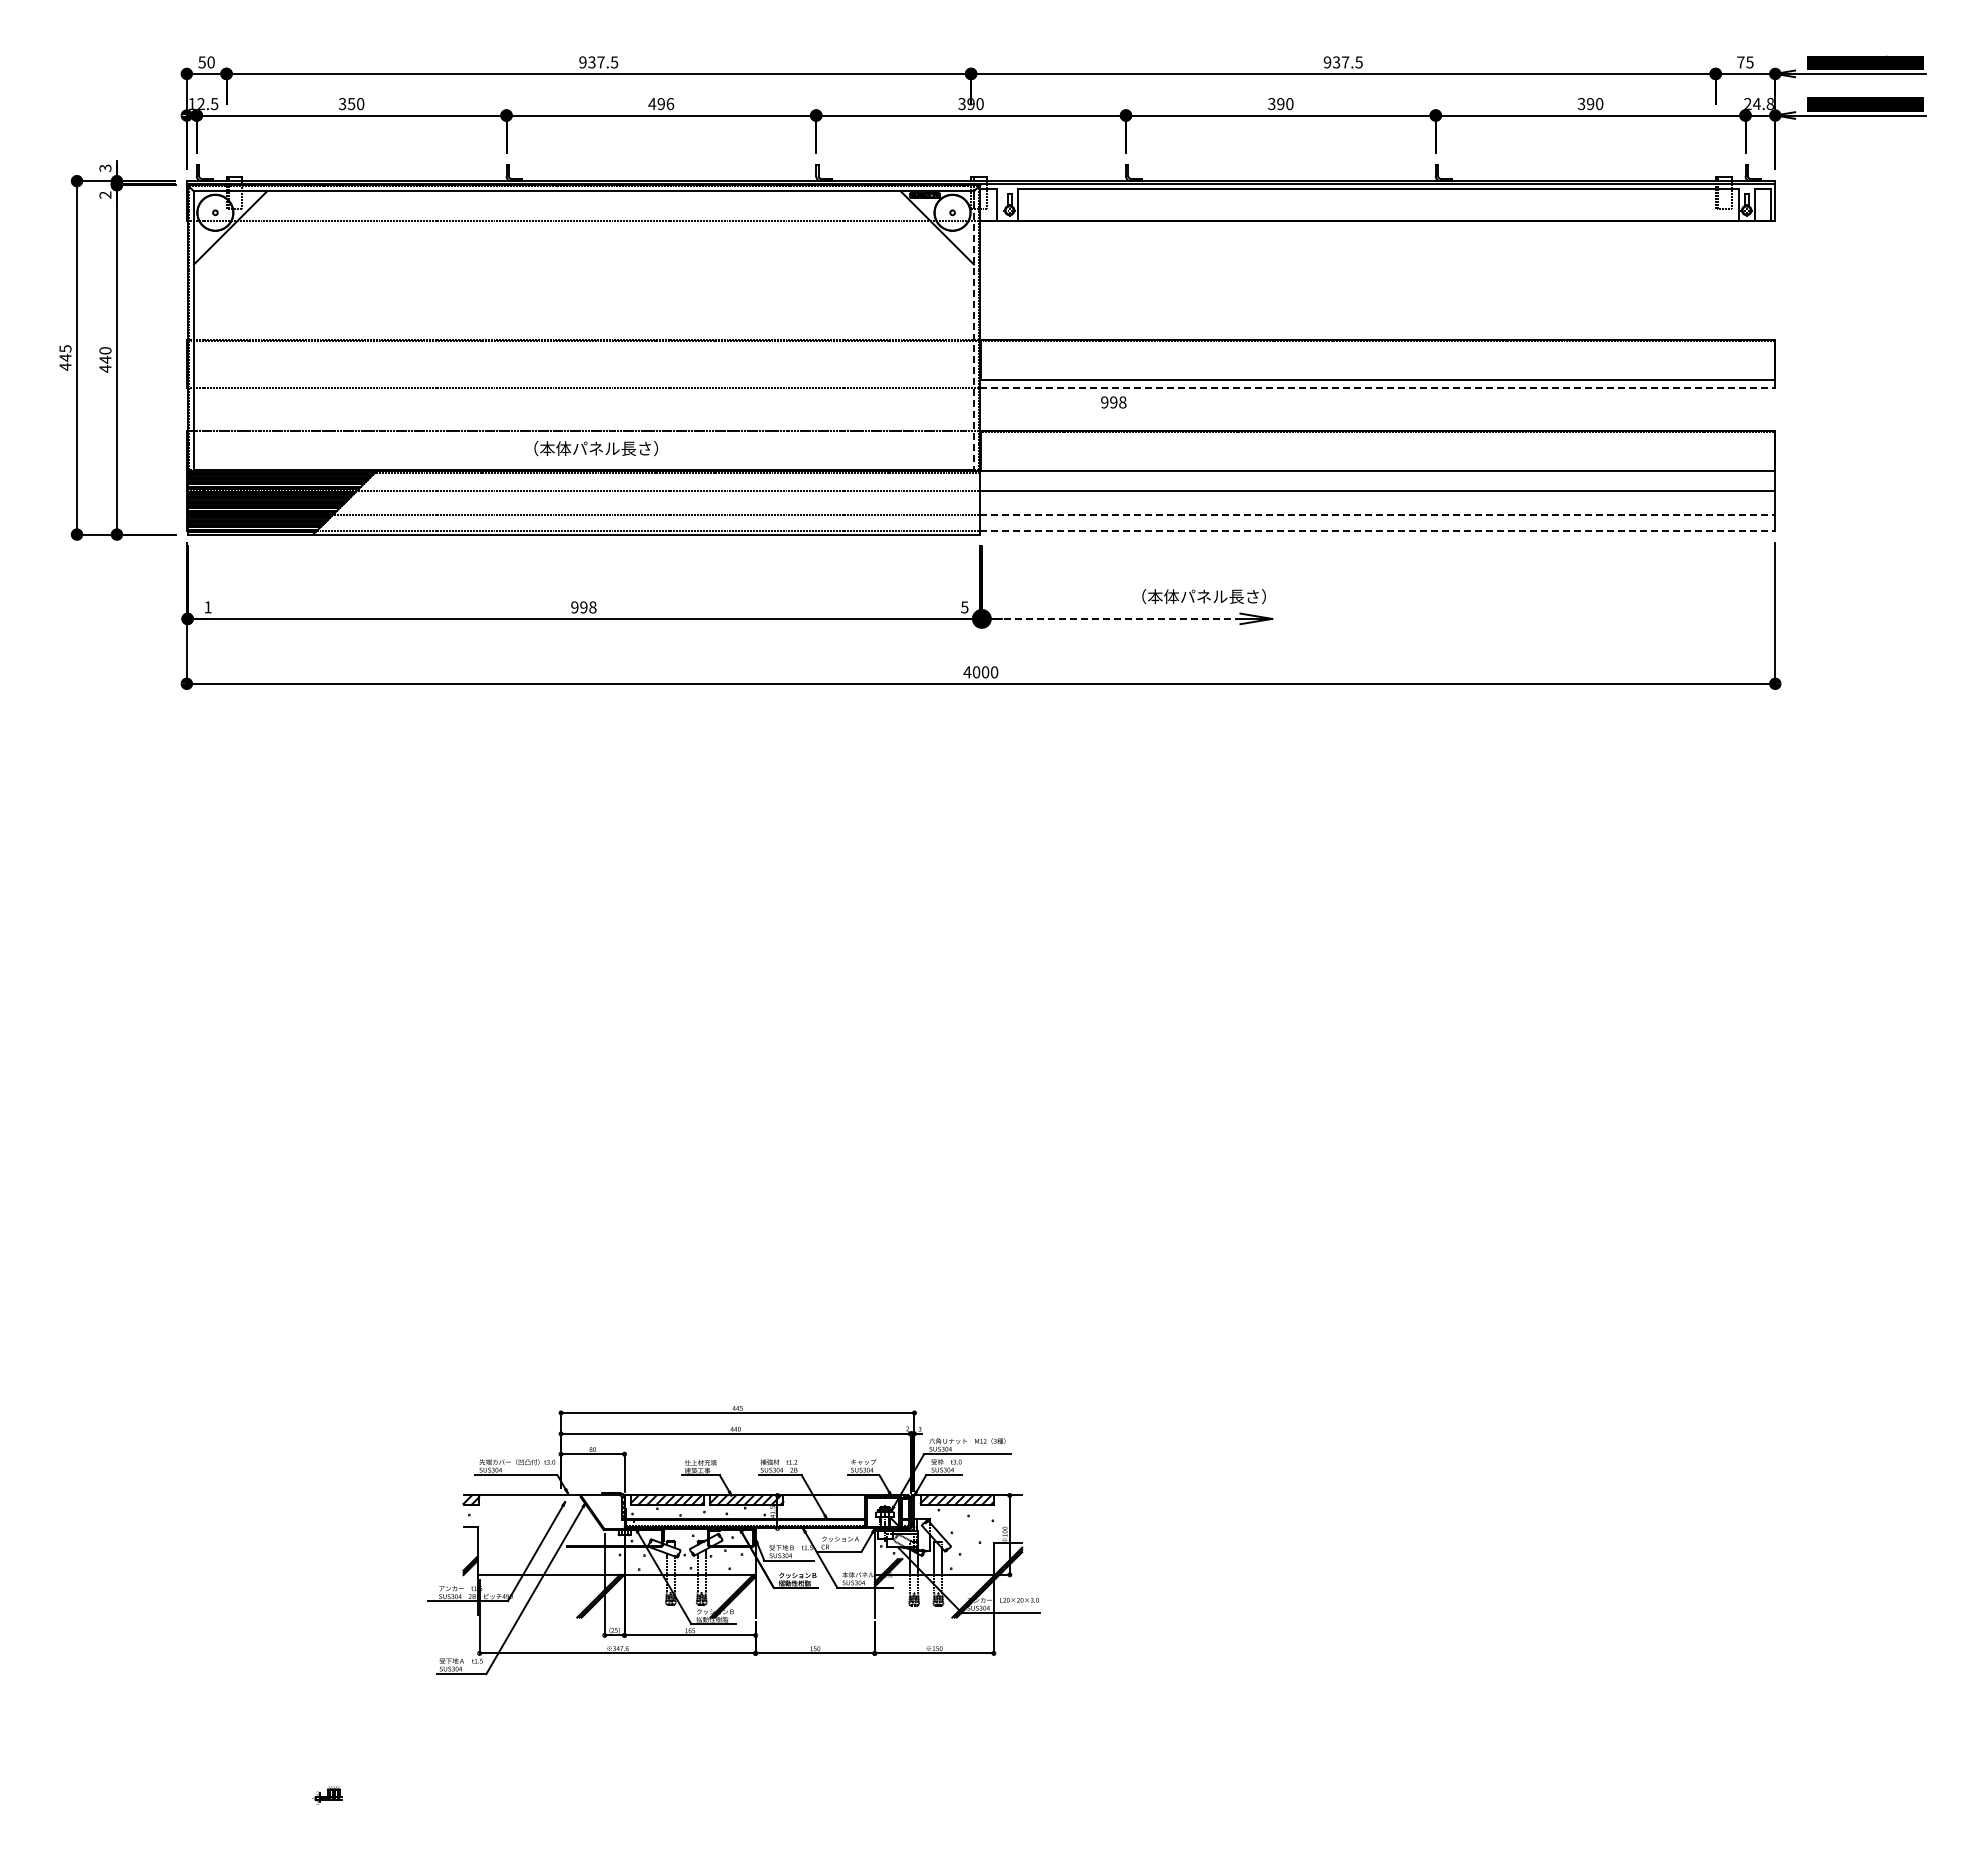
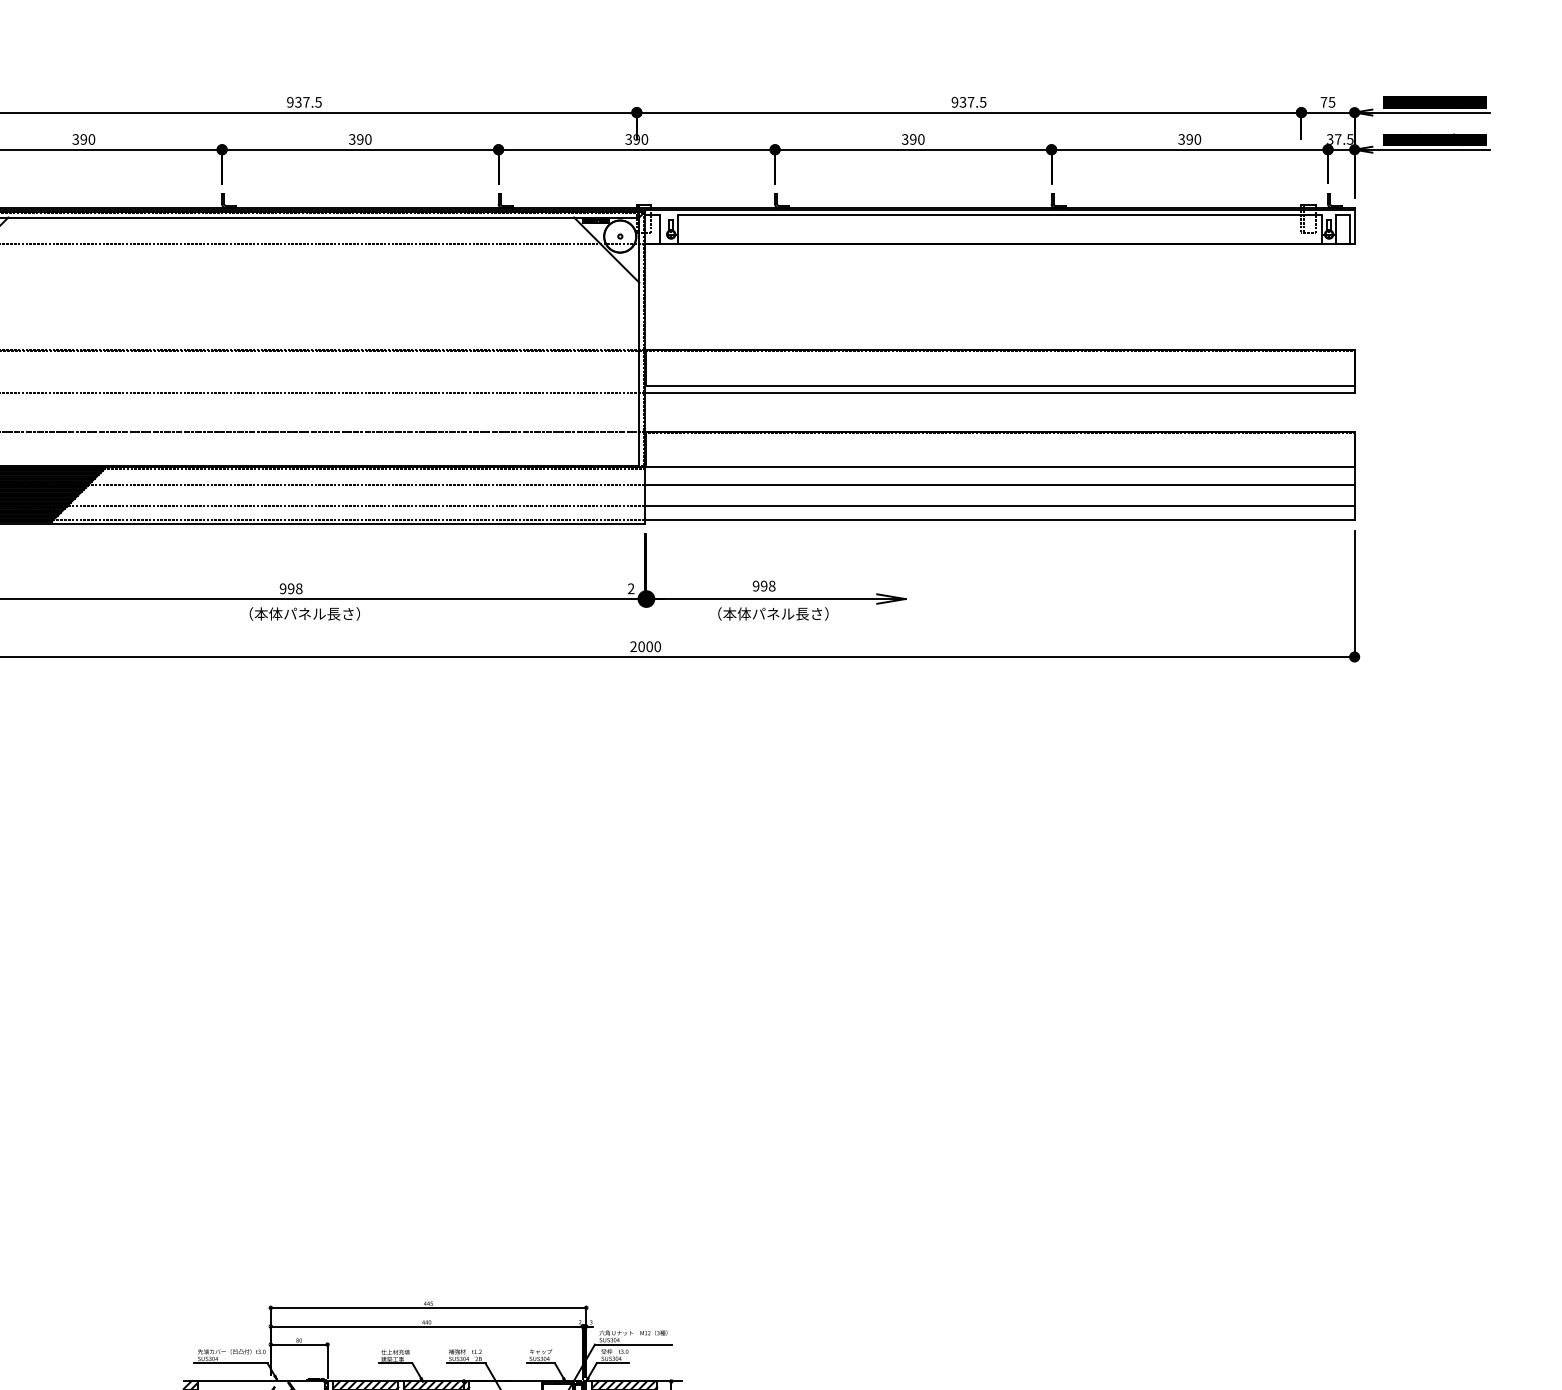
text: (351, 103) -> (83, 139), 350 -> 390
text: (1758, 103) -> (1339, 139), 24.8 -> 37.5
text: (661, 104) -> (360, 139), 496 -> 390
line: (973, 331) -> (638, 342), dashed -> solid
line: (1377, 387) -> (999, 392), dashed -> solid
text: (1113, 402) -> (763, 586), moved
text: (595, 448) -> (304, 613), moved
line: (1377, 514) -> (999, 505), dashed -> solid
line: (1377, 530) -> (999, 520), dashed -> solid
text: (1203, 596) -> (772, 613), moved
text: (964, 607) -> (630, 588), 5 -> 2
line: (1111, 618) -> (762, 598), dashed -> solid
text: (967, 672) -> (633, 646), 4000 -> 2000

